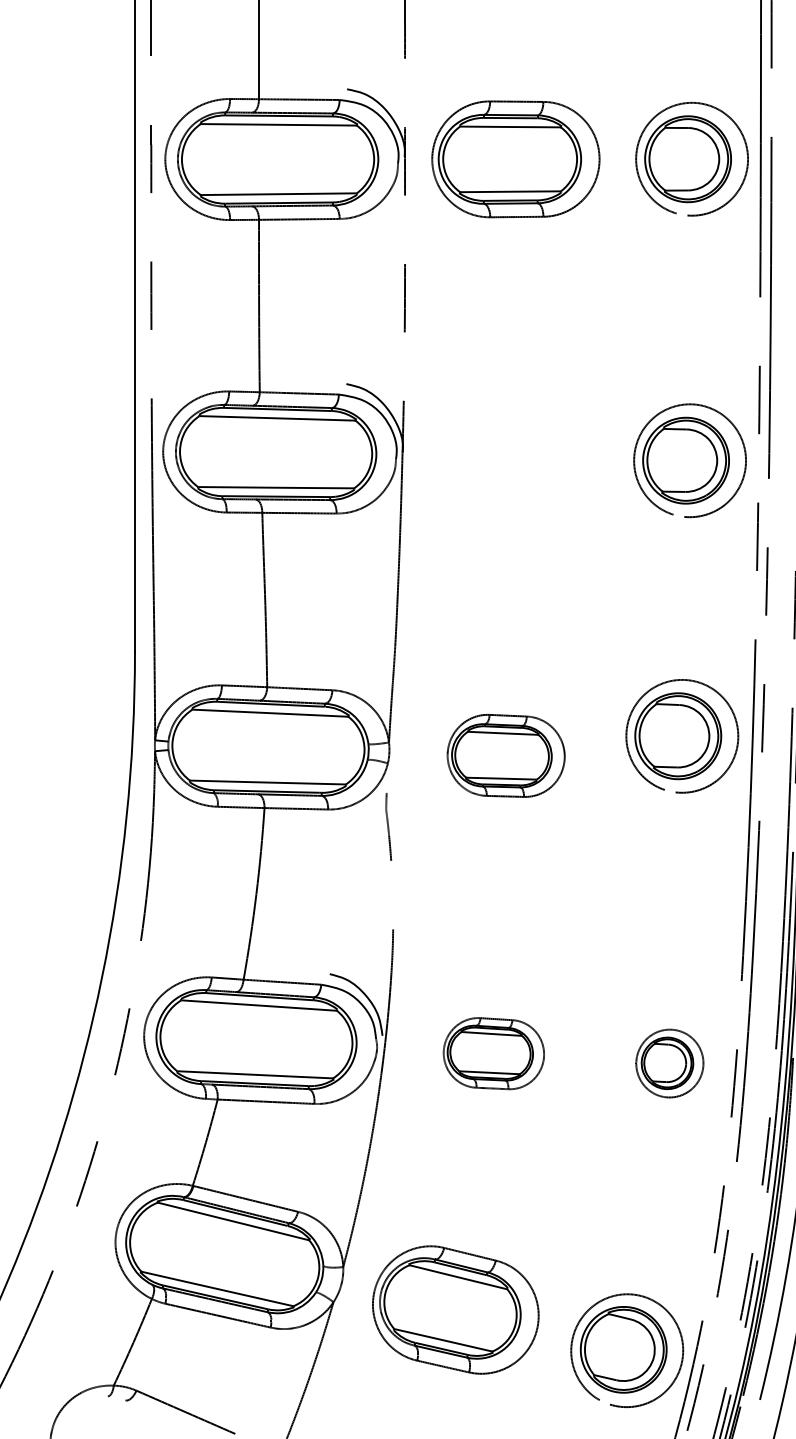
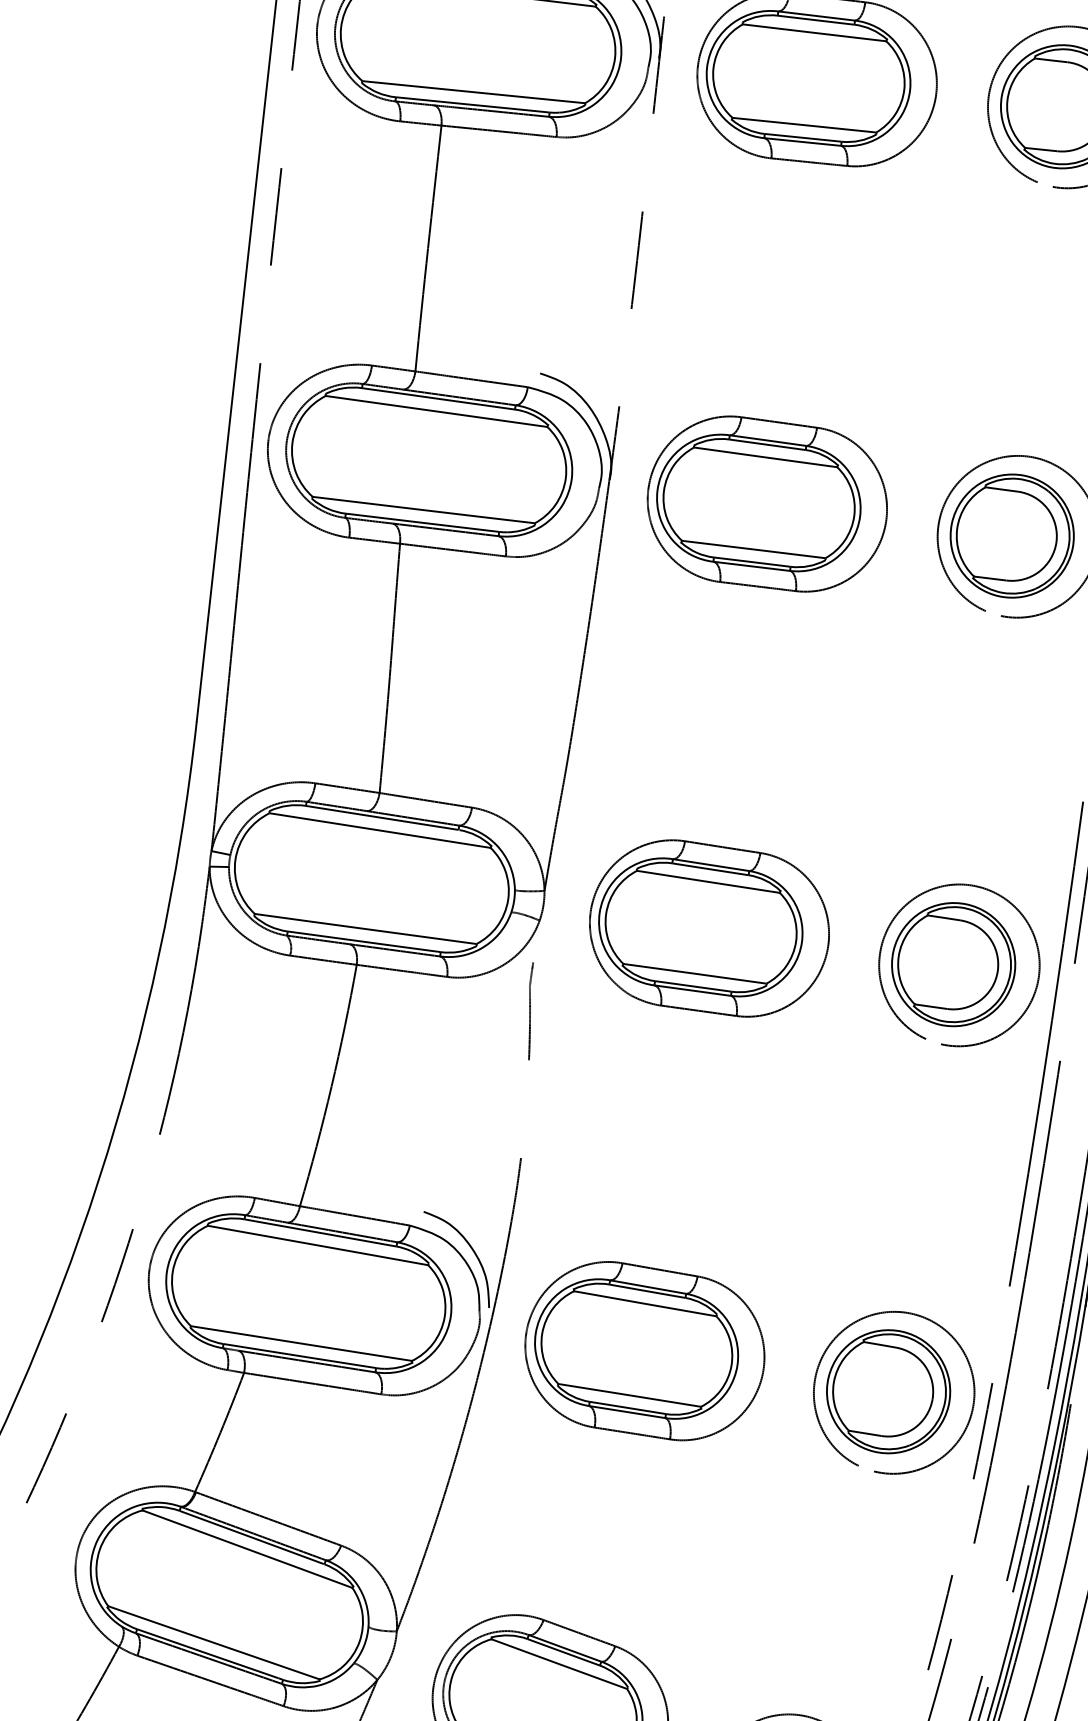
part: (513, 457) -> (766, 504), added
part: (682, 736) -> (959, 965), moved
part: (505, 755) -> (708, 927), size x1.43
part: (493, 1053) -> (644, 1350), size x1.67
part: (669, 1063) -> (893, 1392), size x1.67

